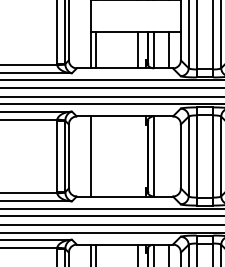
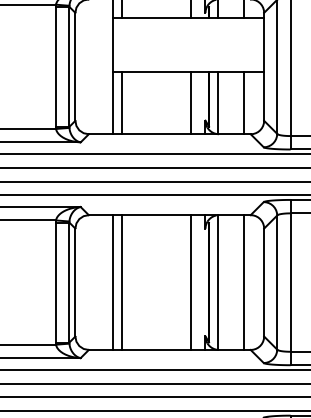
line: (96, 156) -> (121, 282), added
line: (137, 156) -> (191, 282), added
line: (168, 156) -> (243, 282), added

